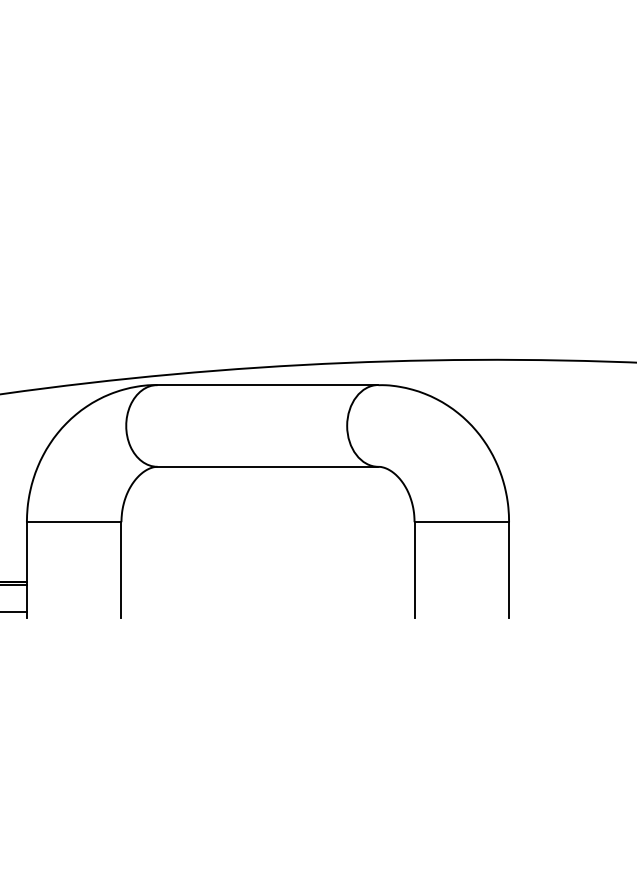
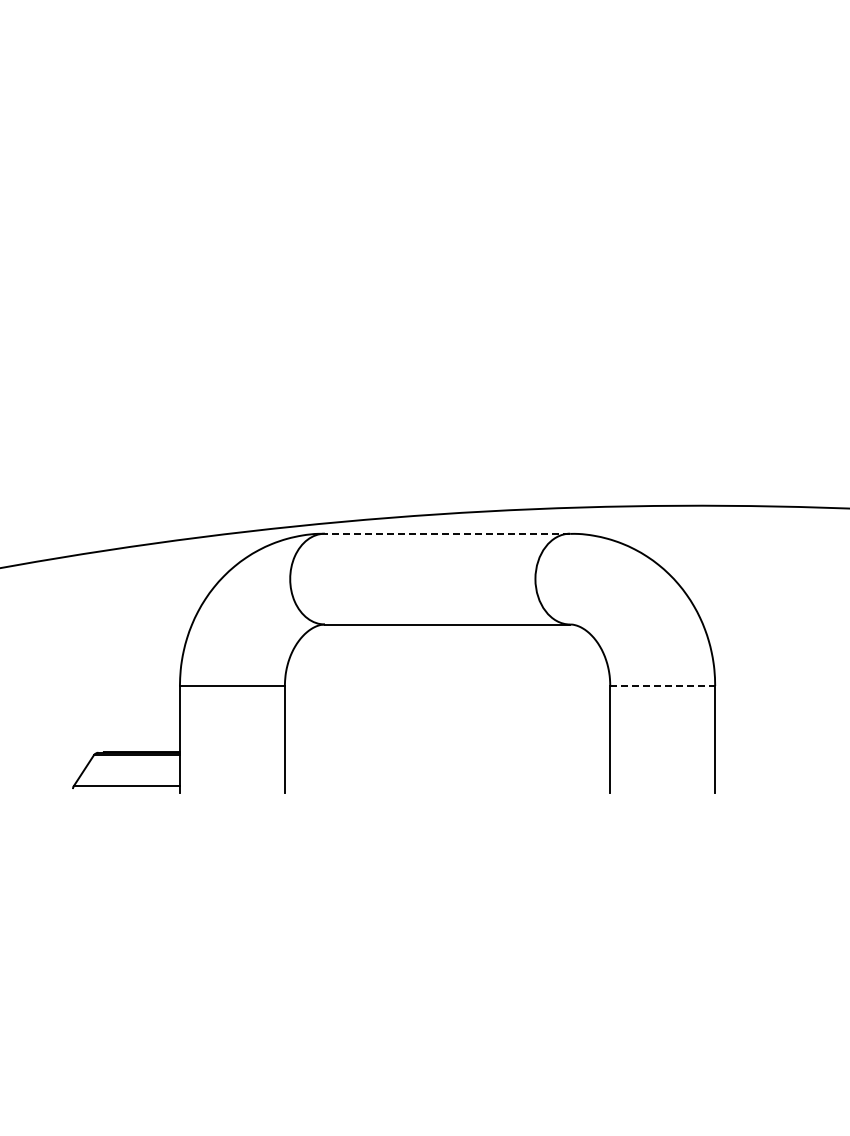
line: (267, 384) -> (447, 533), solid -> dashed
line: (462, 521) -> (663, 685), solid -> dashed

